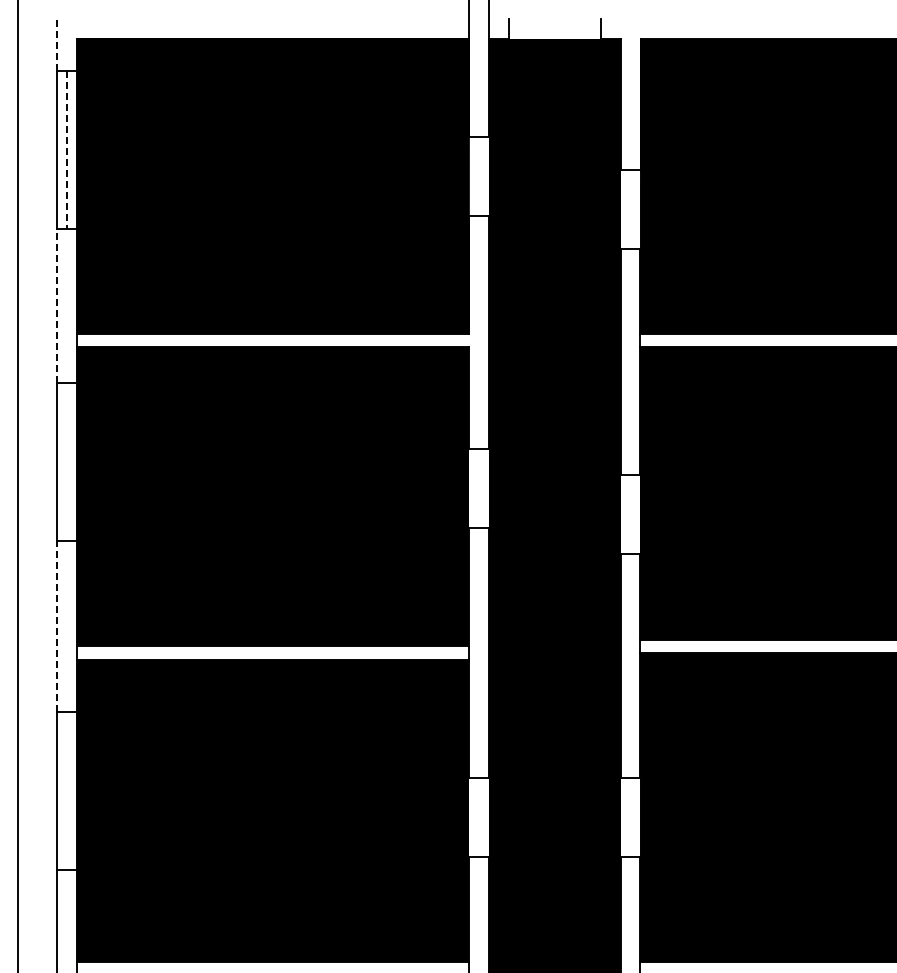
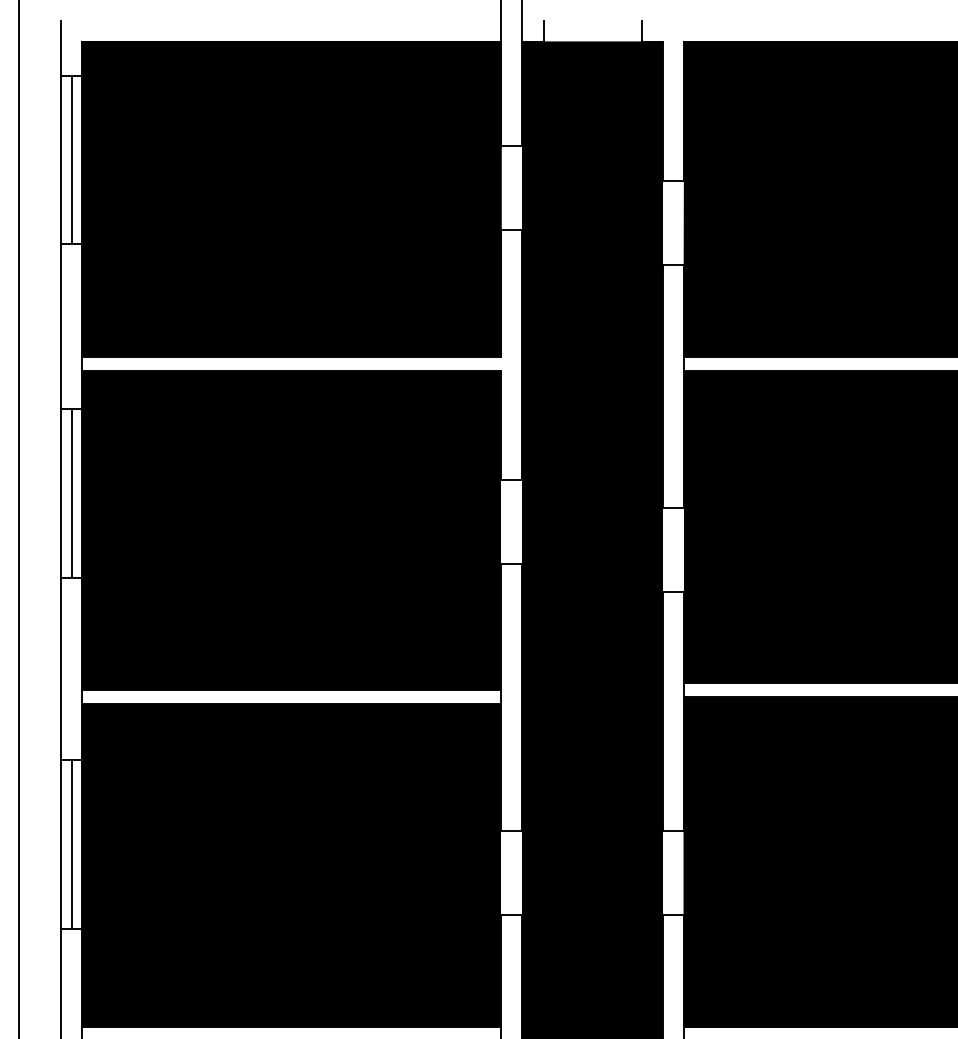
line: (57, 45) -> (61, 48), dashed -> solid
line: (67, 149) -> (72, 159), dashed -> solid
line: (57, 305) -> (61, 326), dashed -> solid
line: (67, 462) -> (72, 493), added
line: (57, 626) -> (61, 669), dashed -> solid
line: (67, 791) -> (72, 845), added

